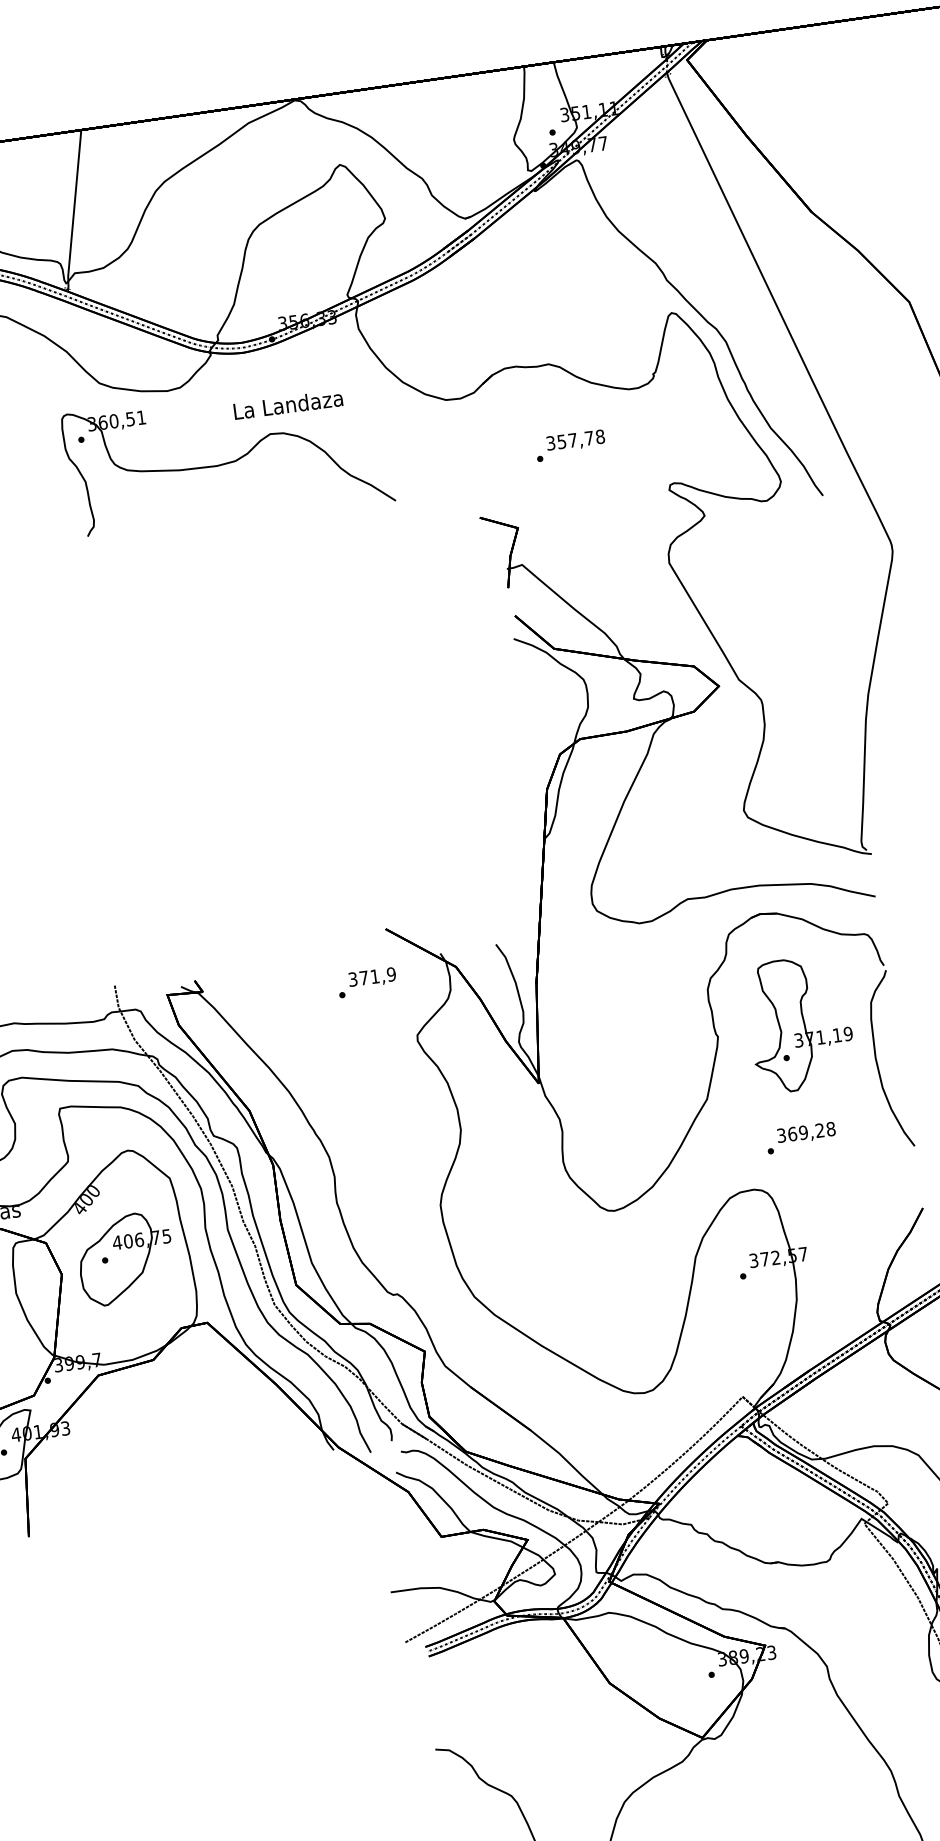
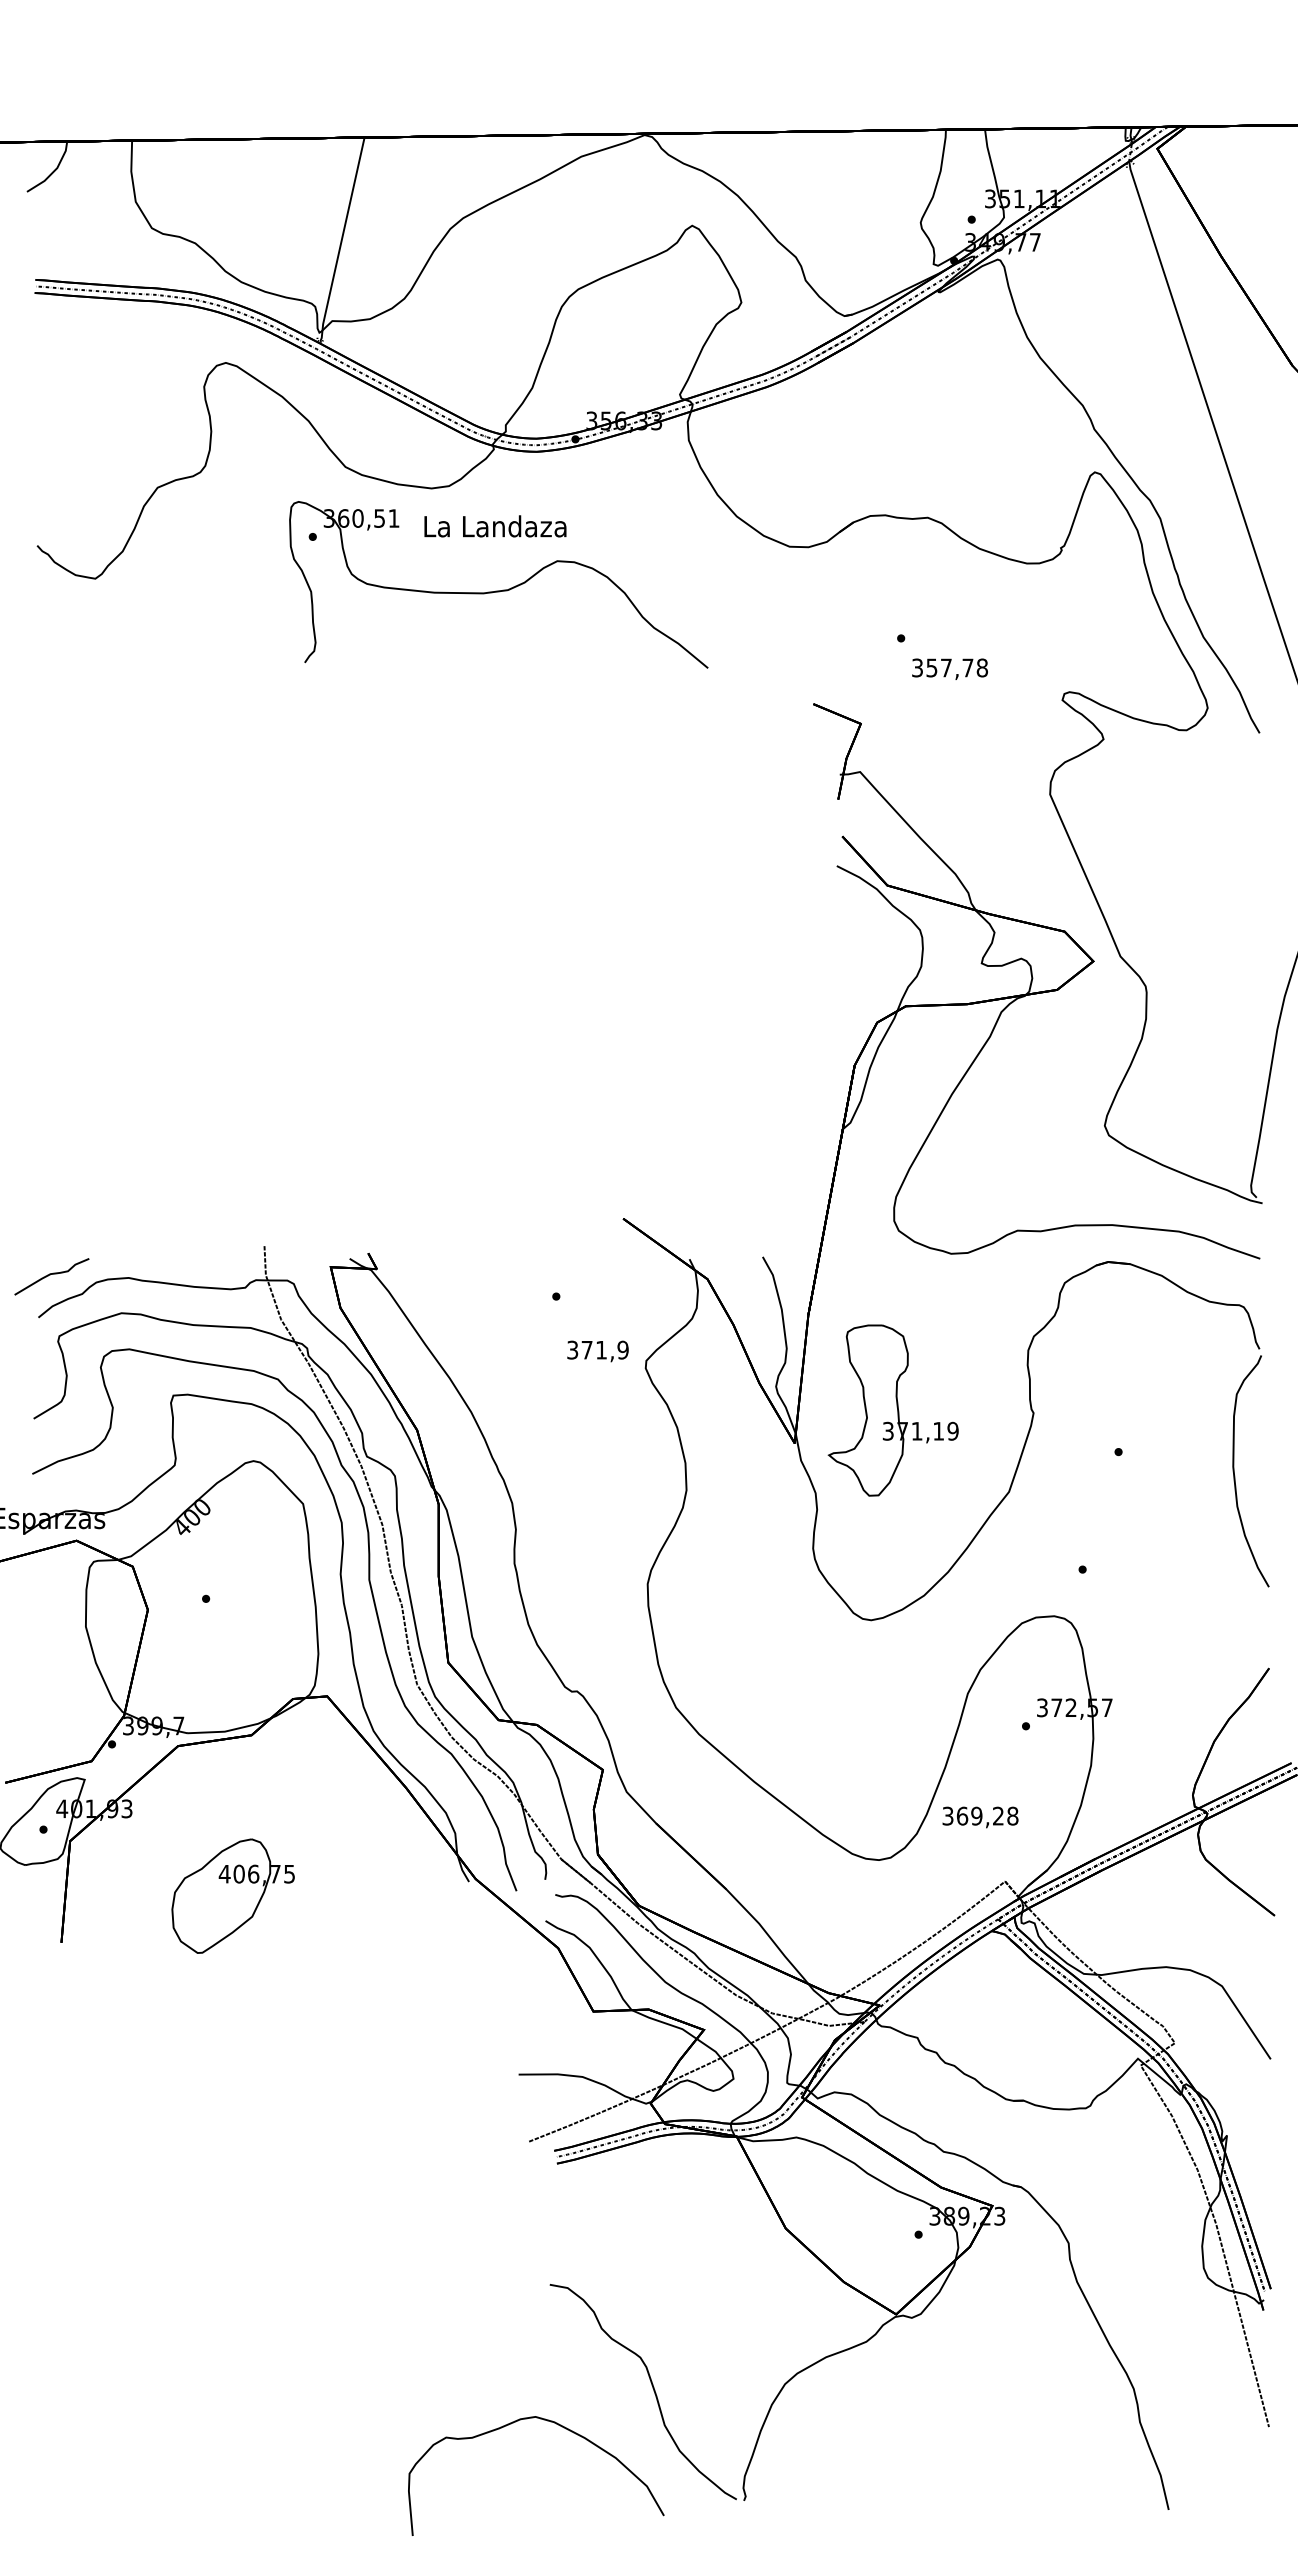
text: (288, 404) -> (495, 526), moved
text: (575, 440) -> (949, 668), moved
text: (372, 978) -> (597, 1351), moved
part: (800, 1024) -> (892, 1410), moved
text: (806, 1133) -> (980, 1817), moved
part: (125, 1258) -> (232, 1895), moved

